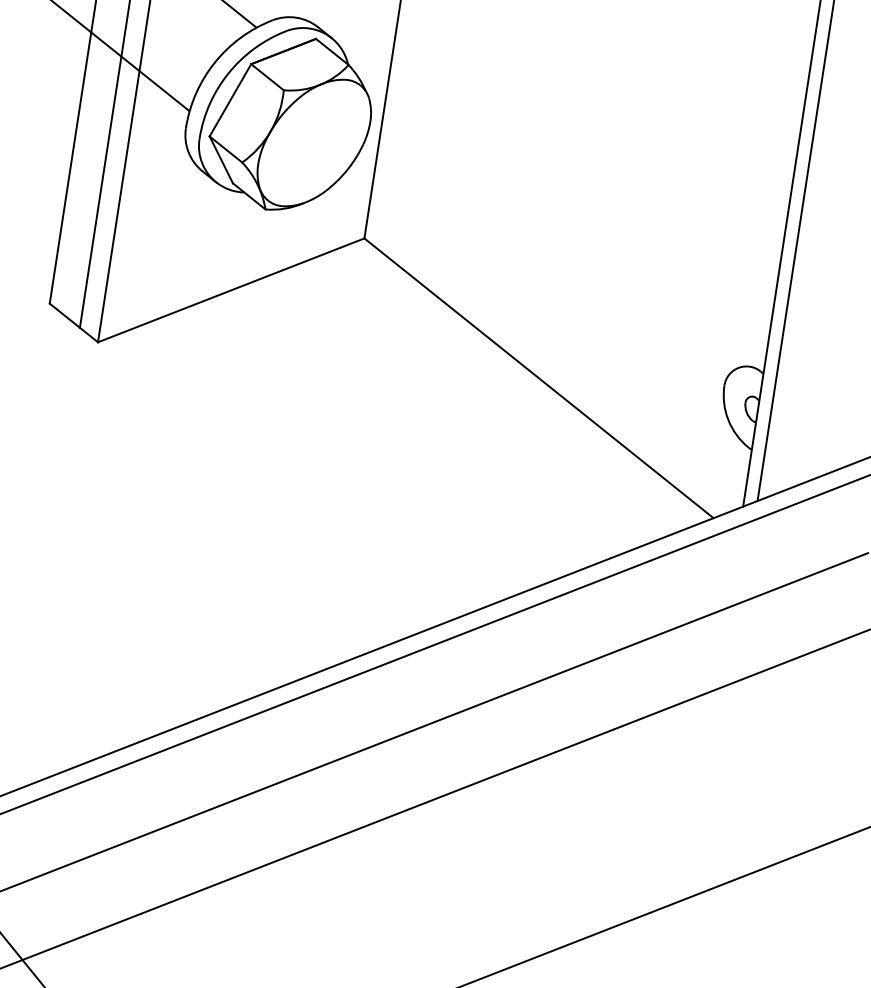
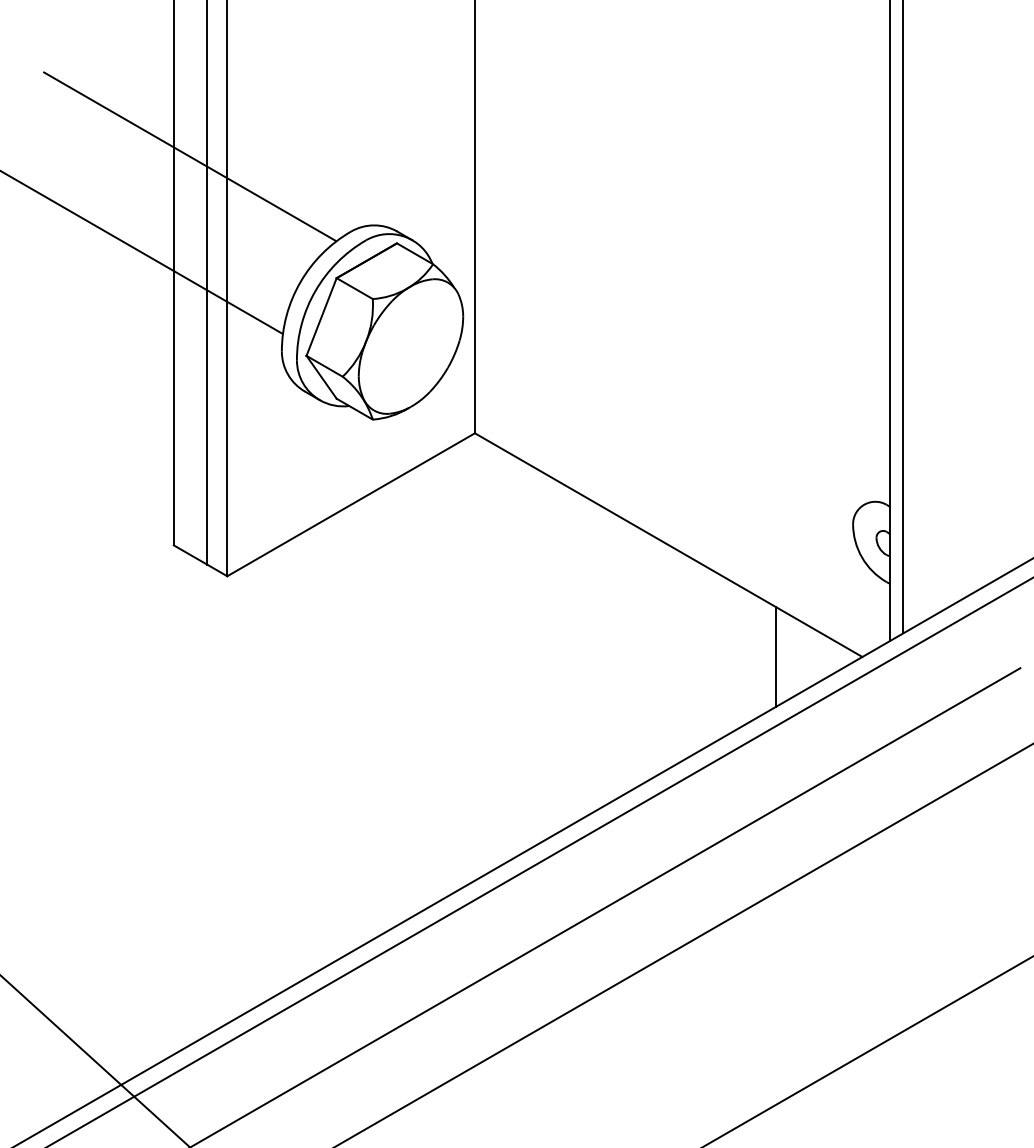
line: (628, 504) -> (776, 656), added

